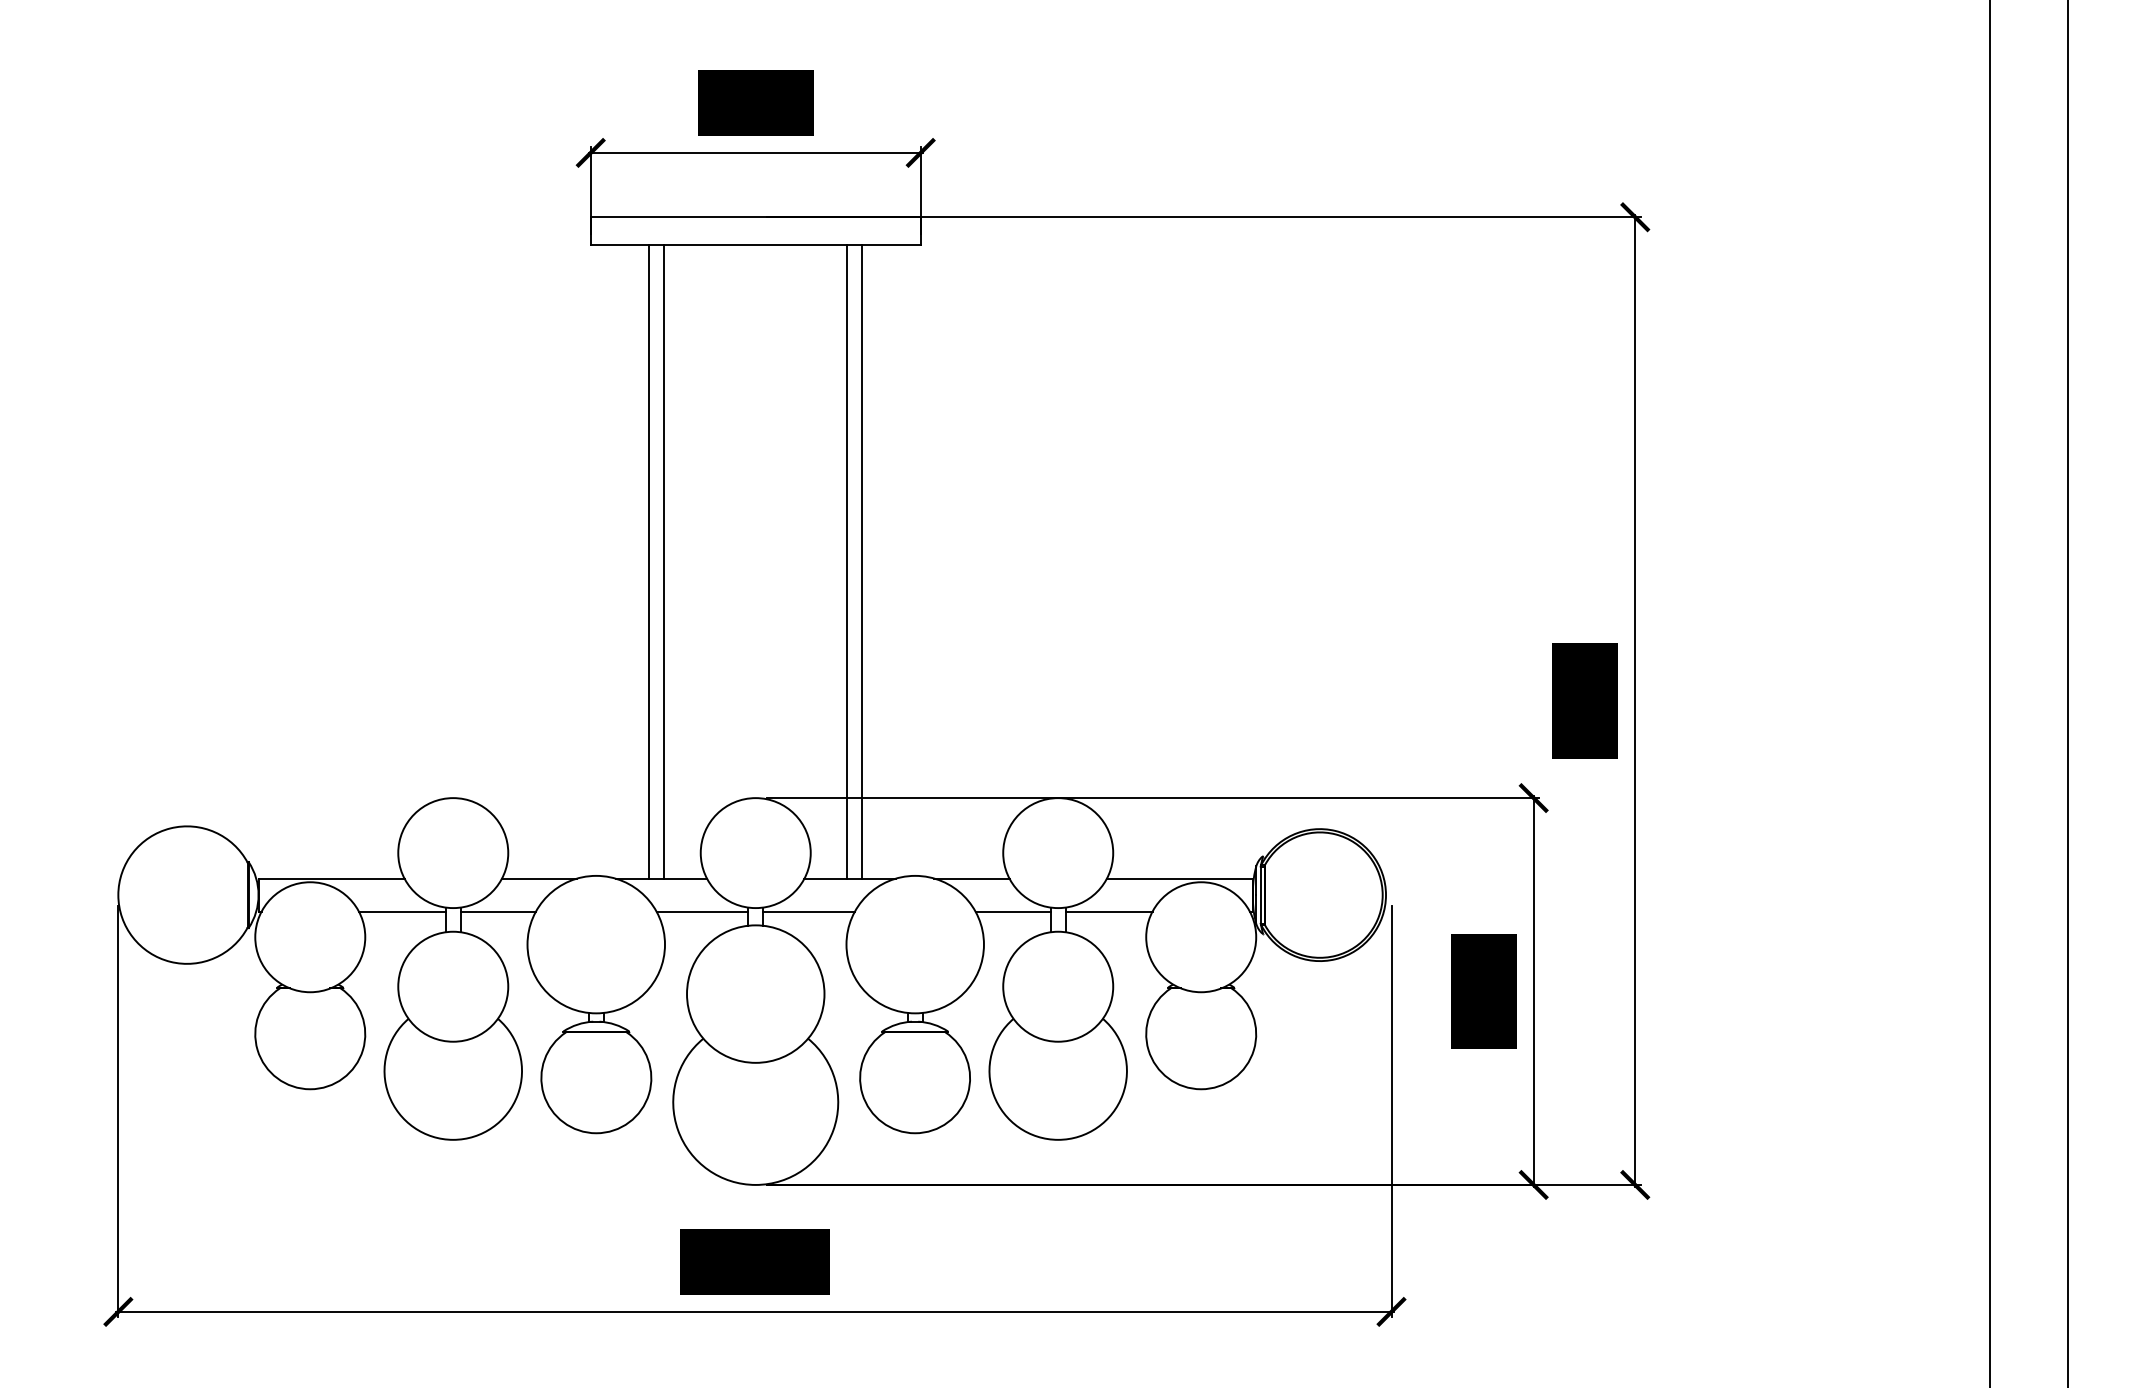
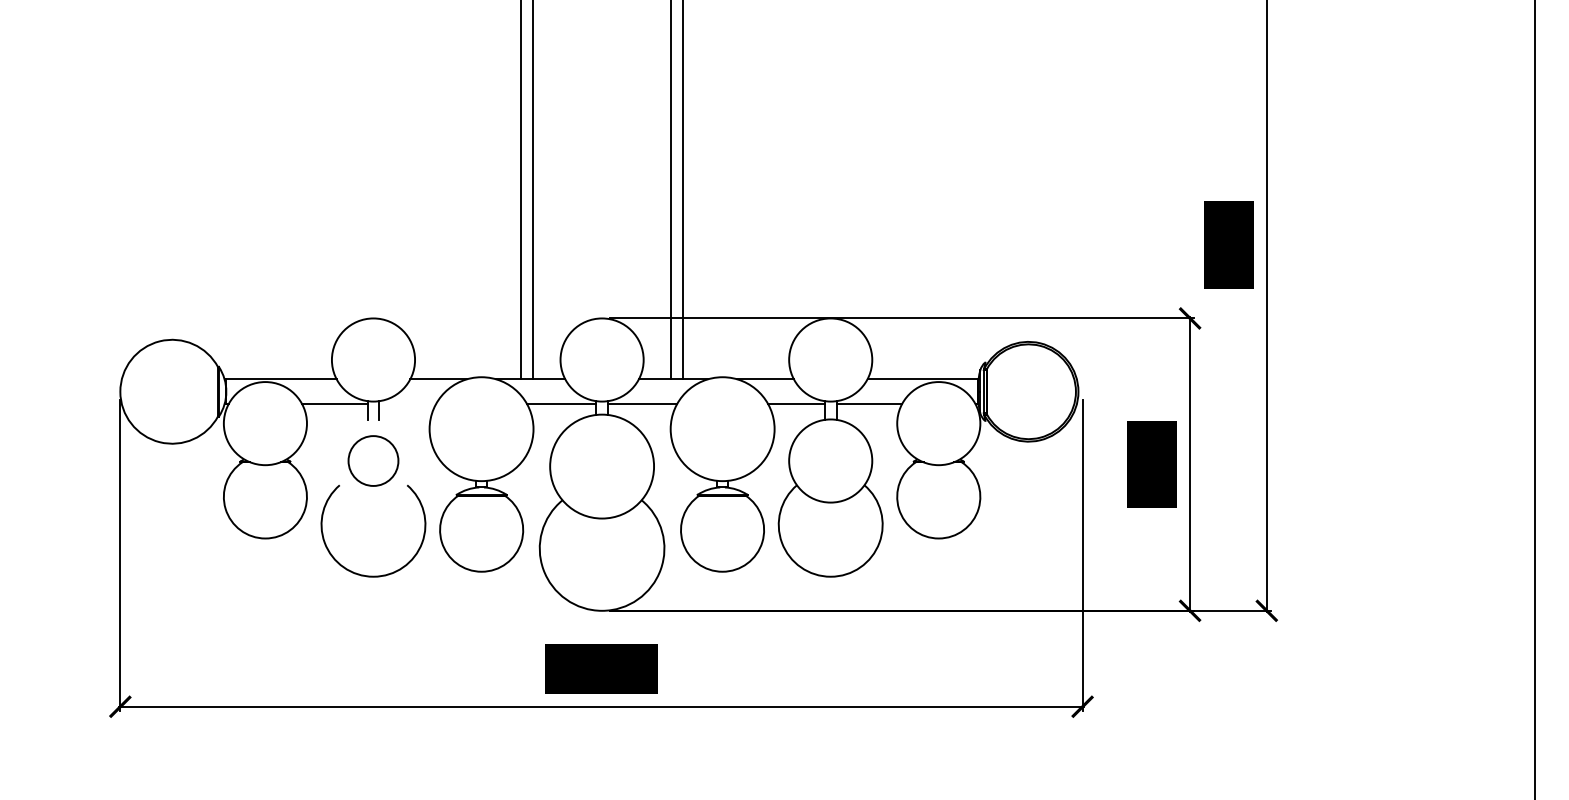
line: (497, 911) -> (406, 404), removed
circle: (453, 986) -> (373, 460), size x0.6

